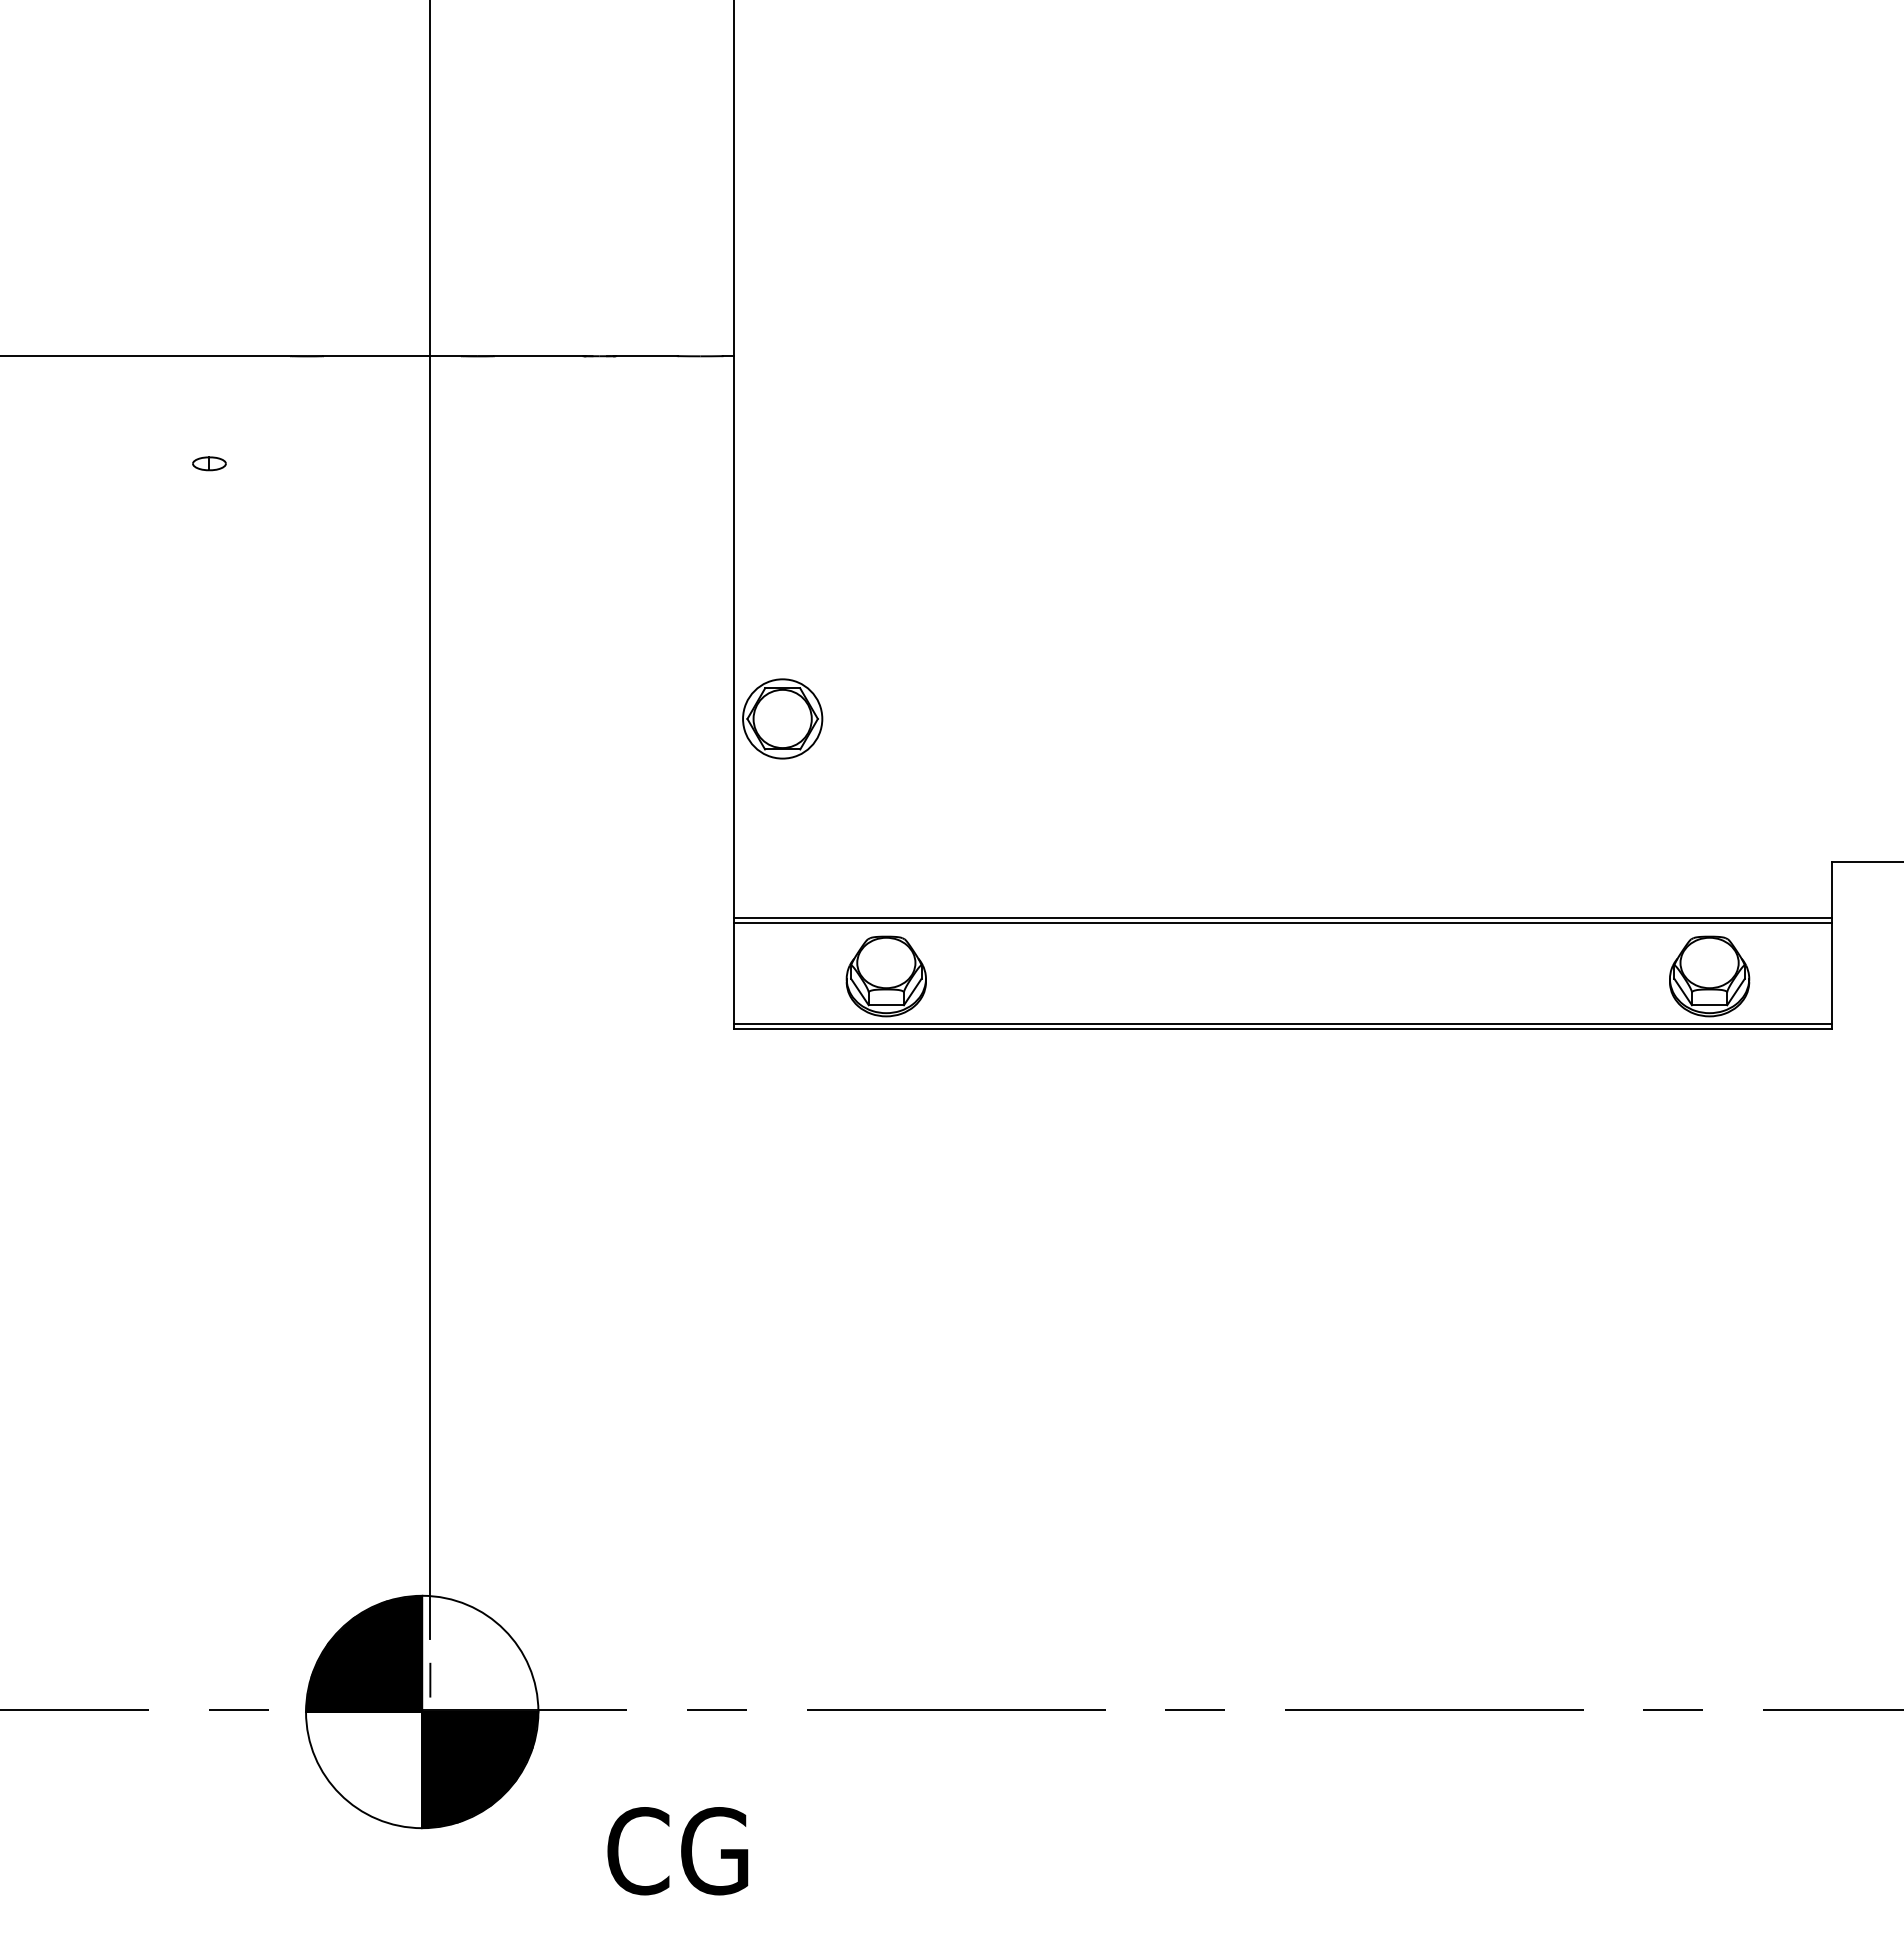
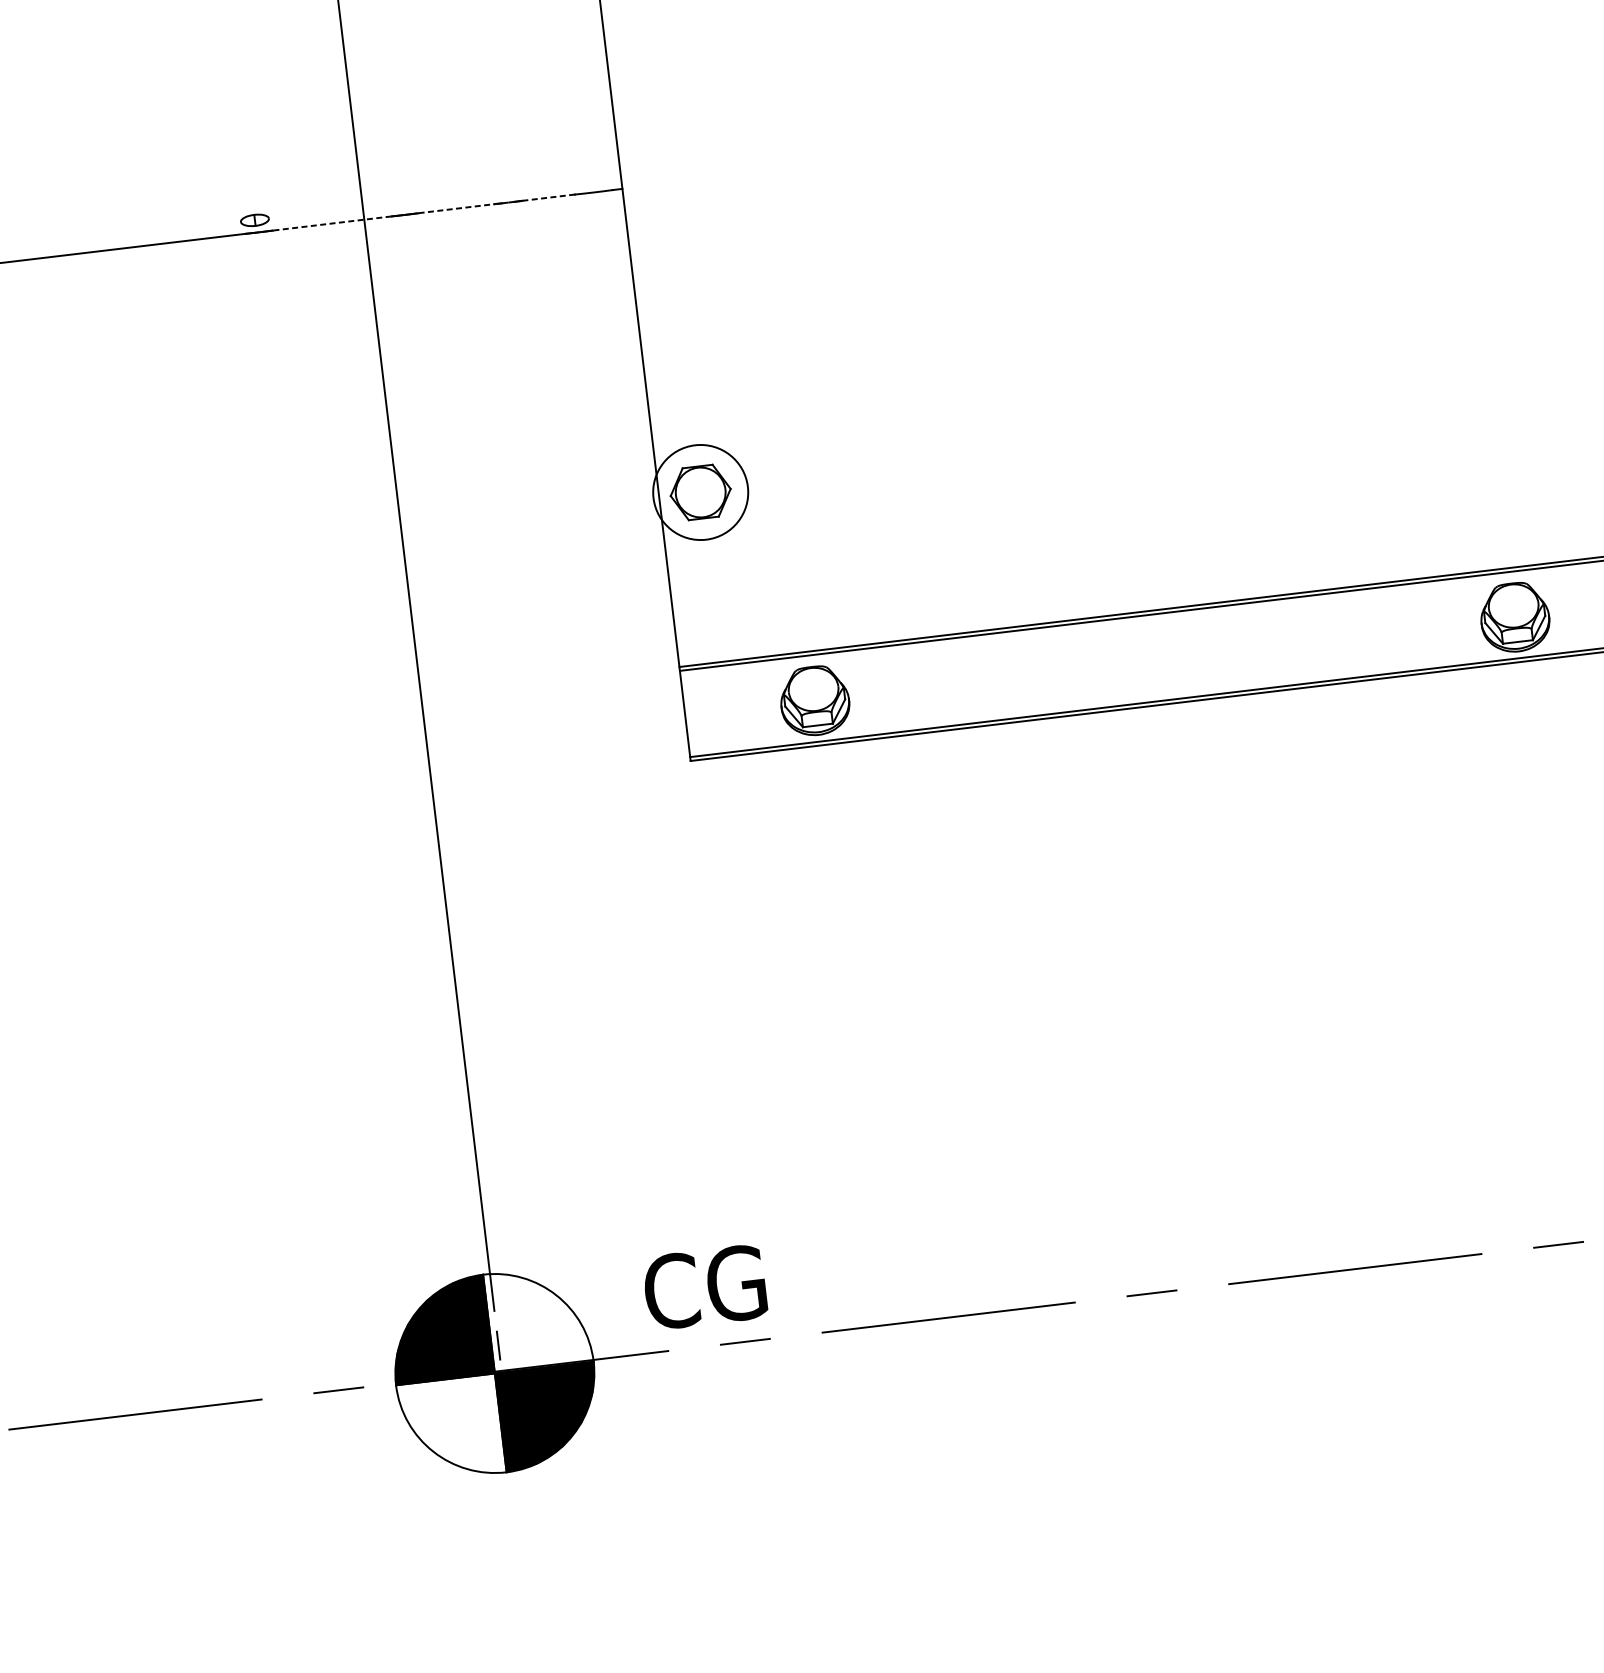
line: (392, 356) -> (332, 223), solid -> dashed
line: (538, 356) -> (456, 209), solid -> dashed
line: (647, 356) -> (549, 197), solid -> dashed
part: (209, 463) -> (254, 220), moved
circle: (782, 718) -> (700, 492), size x1.4
text: (677, 1851) -> (704, 1287), moved

